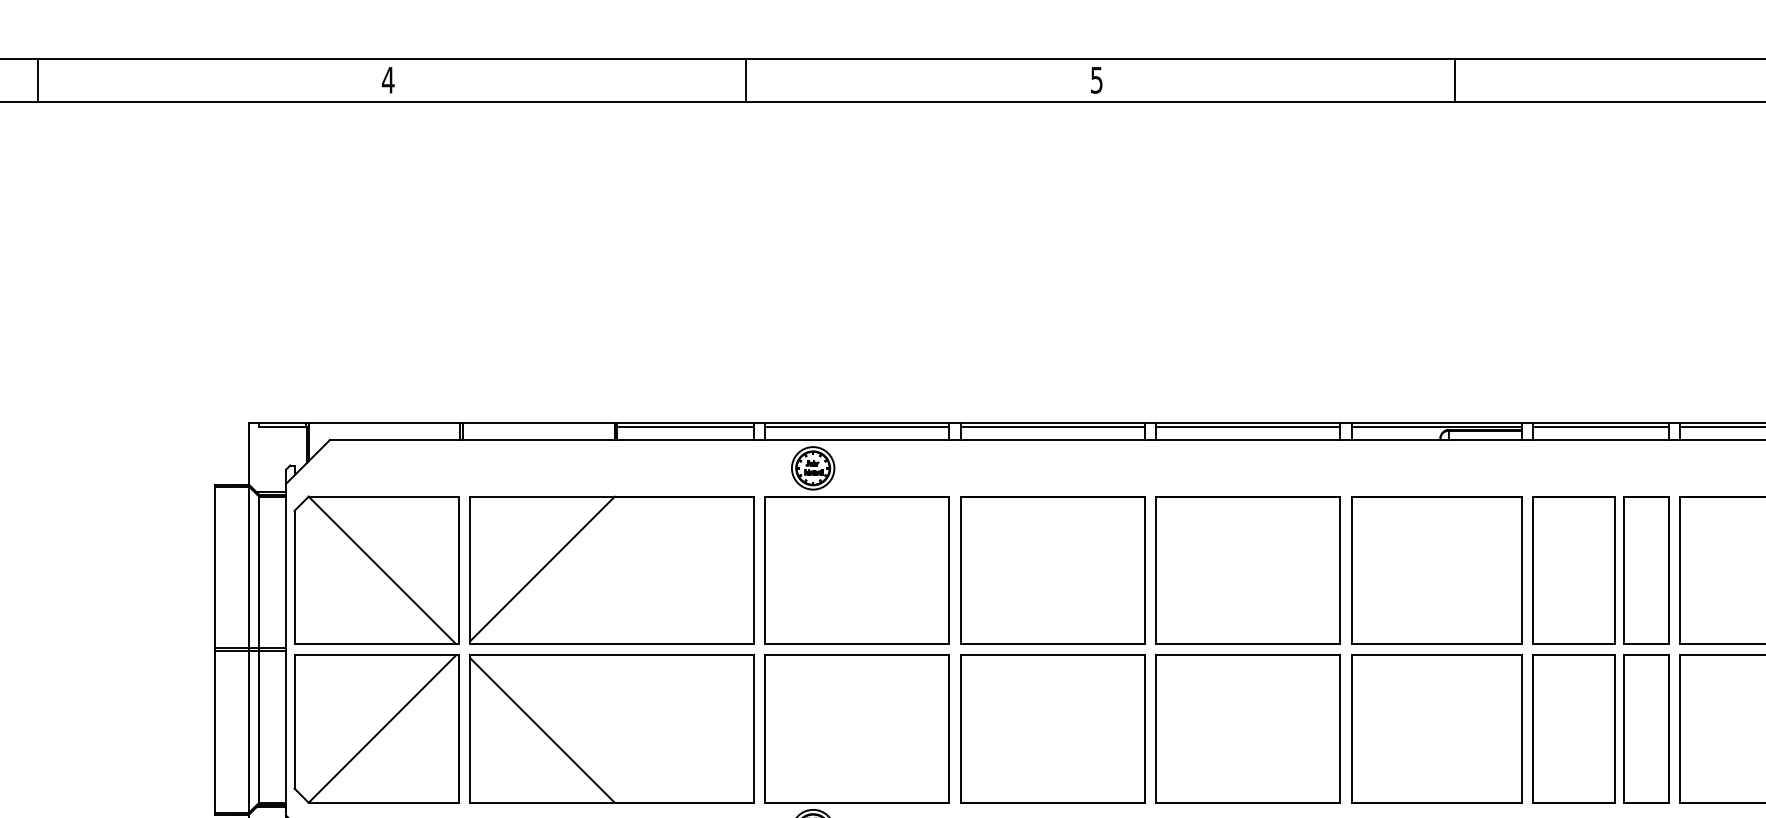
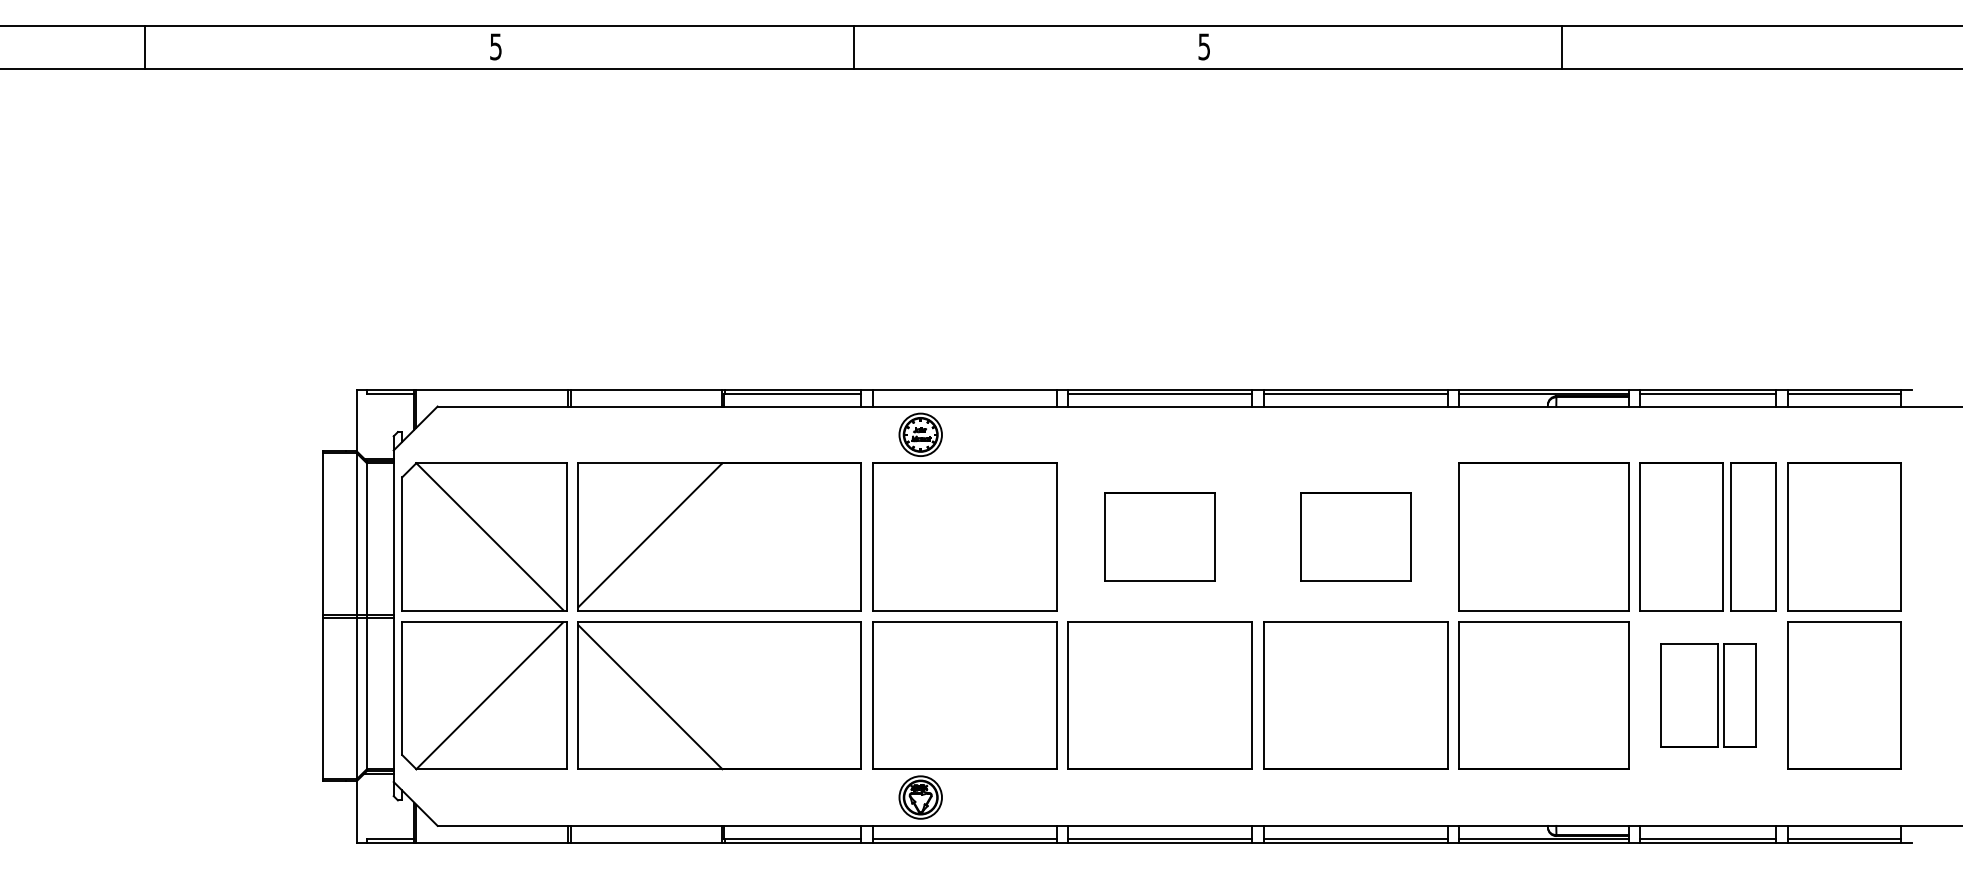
text: (387, 79) -> (495, 46), 4 -> 5
line: (856, 426) -> (964, 393), removed
part: (1051, 569) -> (1159, 536), size x0.6
part: (1248, 569) -> (1355, 536), size x0.6
part: (1600, 729) -> (1707, 695), size x0.7

